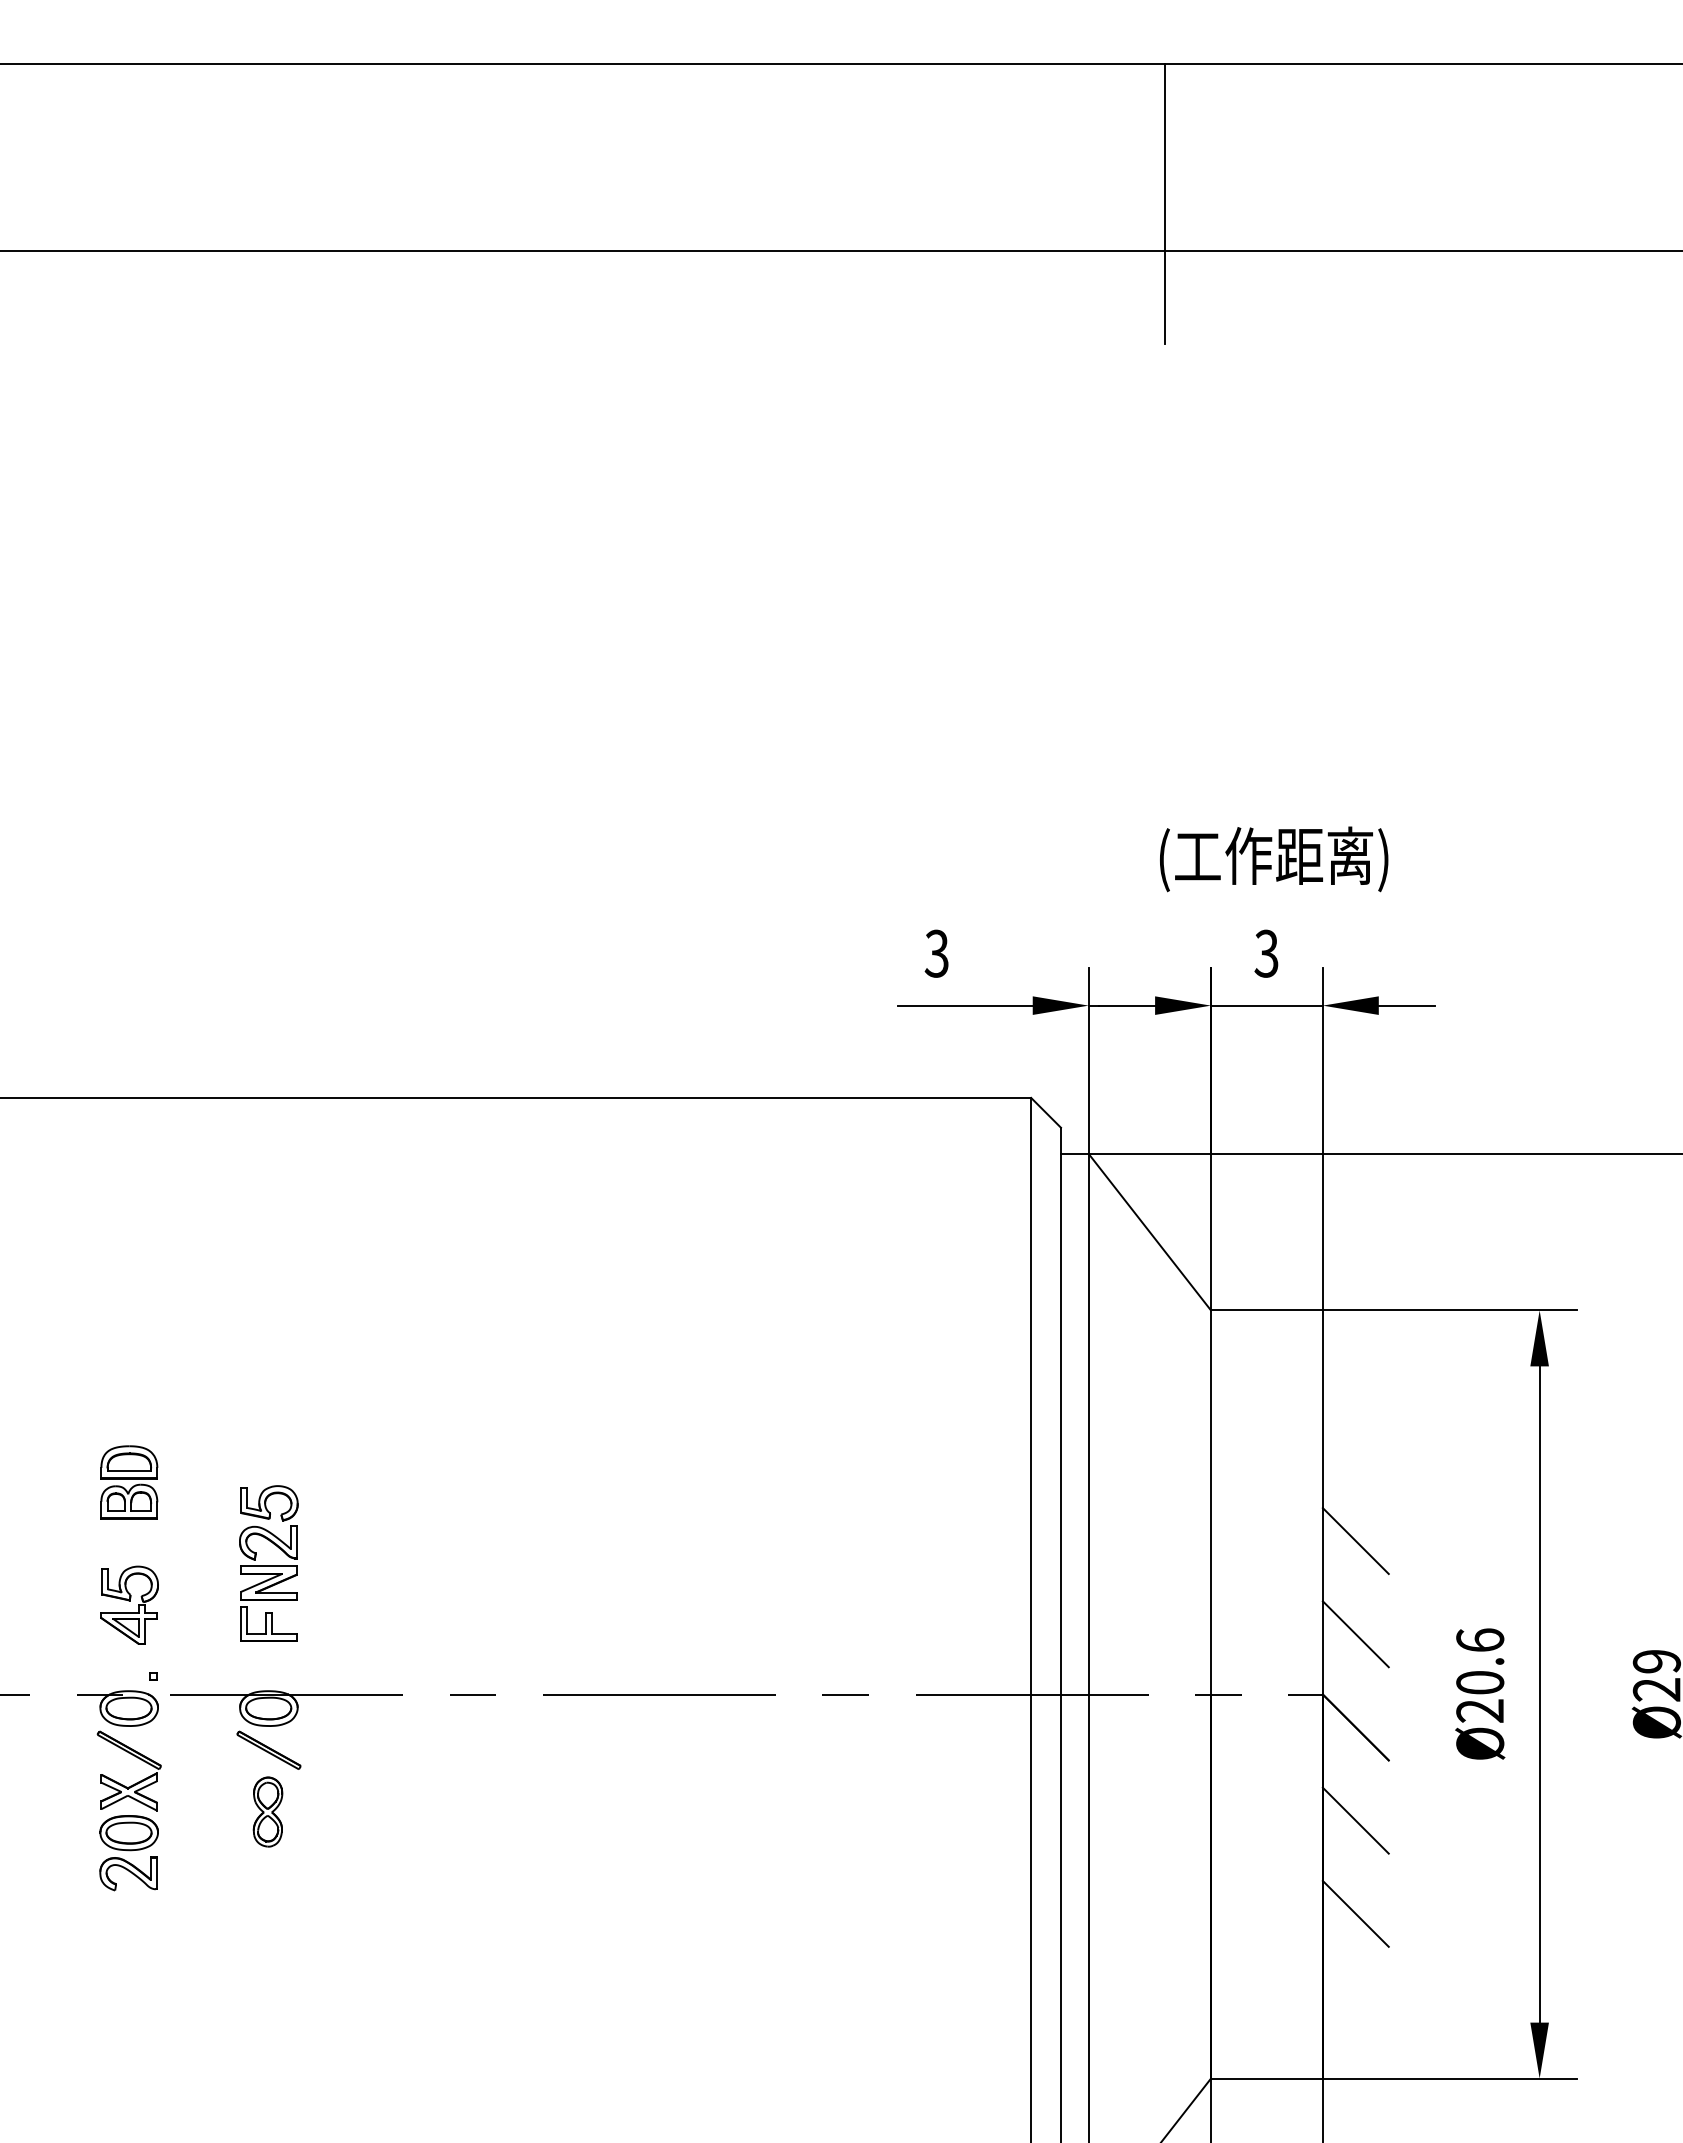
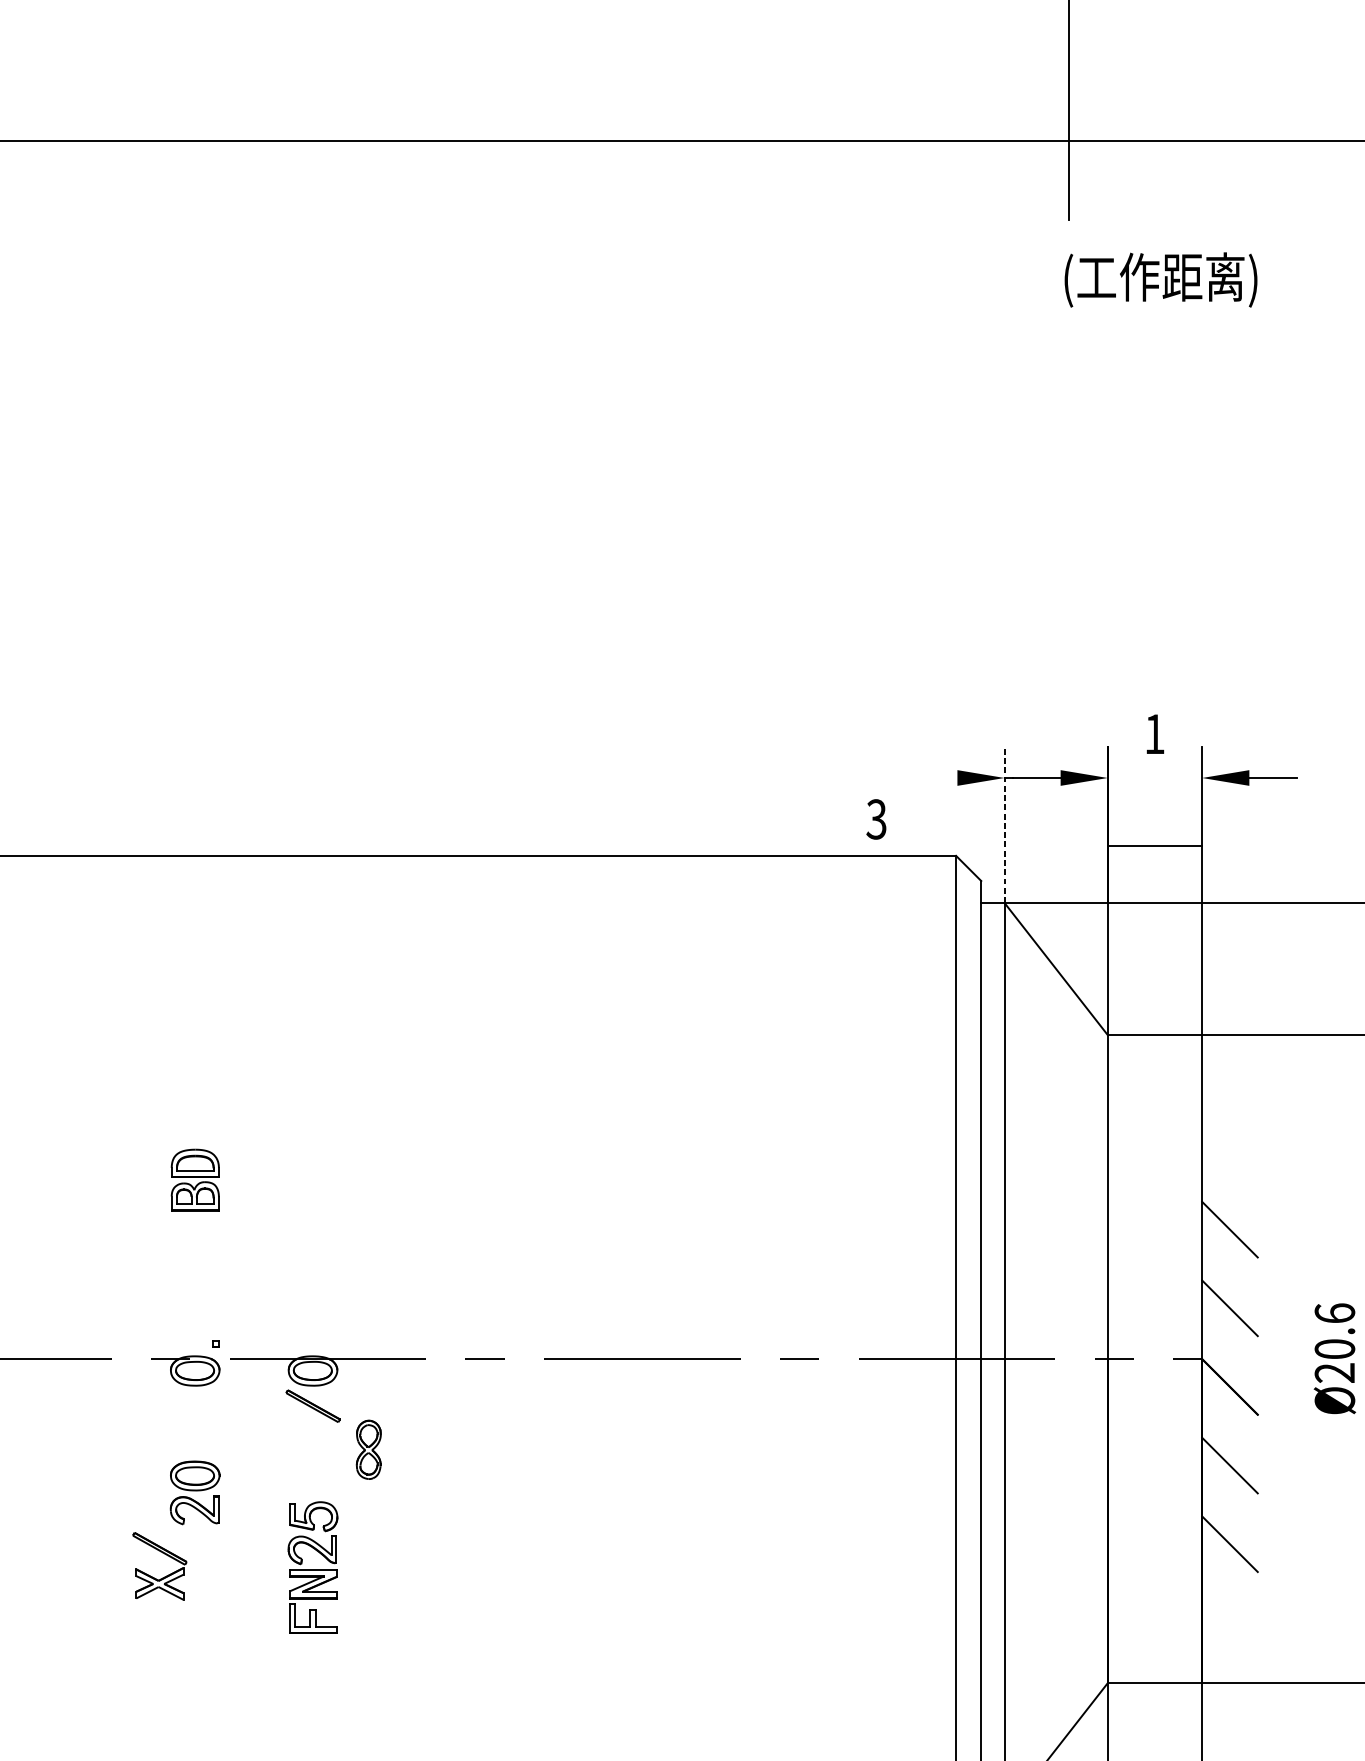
text: (1274, 859) -> (1161, 280), moved
text: (936, 953) -> (876, 819), moved
text: (1266, 953) -> (1154, 734), 3 -> 1
line: (964, 1005) -> (899, 777), removed
line: (1266, 1005) -> (1154, 846), moved
line: (1088, 1061) -> (1004, 825), solid -> dashed
part: (268, 1563) -> (312, 1567), moved
part: (129, 1604) -> (195, 1283), removed
part: (134, 1783) -> (164, 1576), moved
part: (267, 1811) -> (368, 1449), moved

